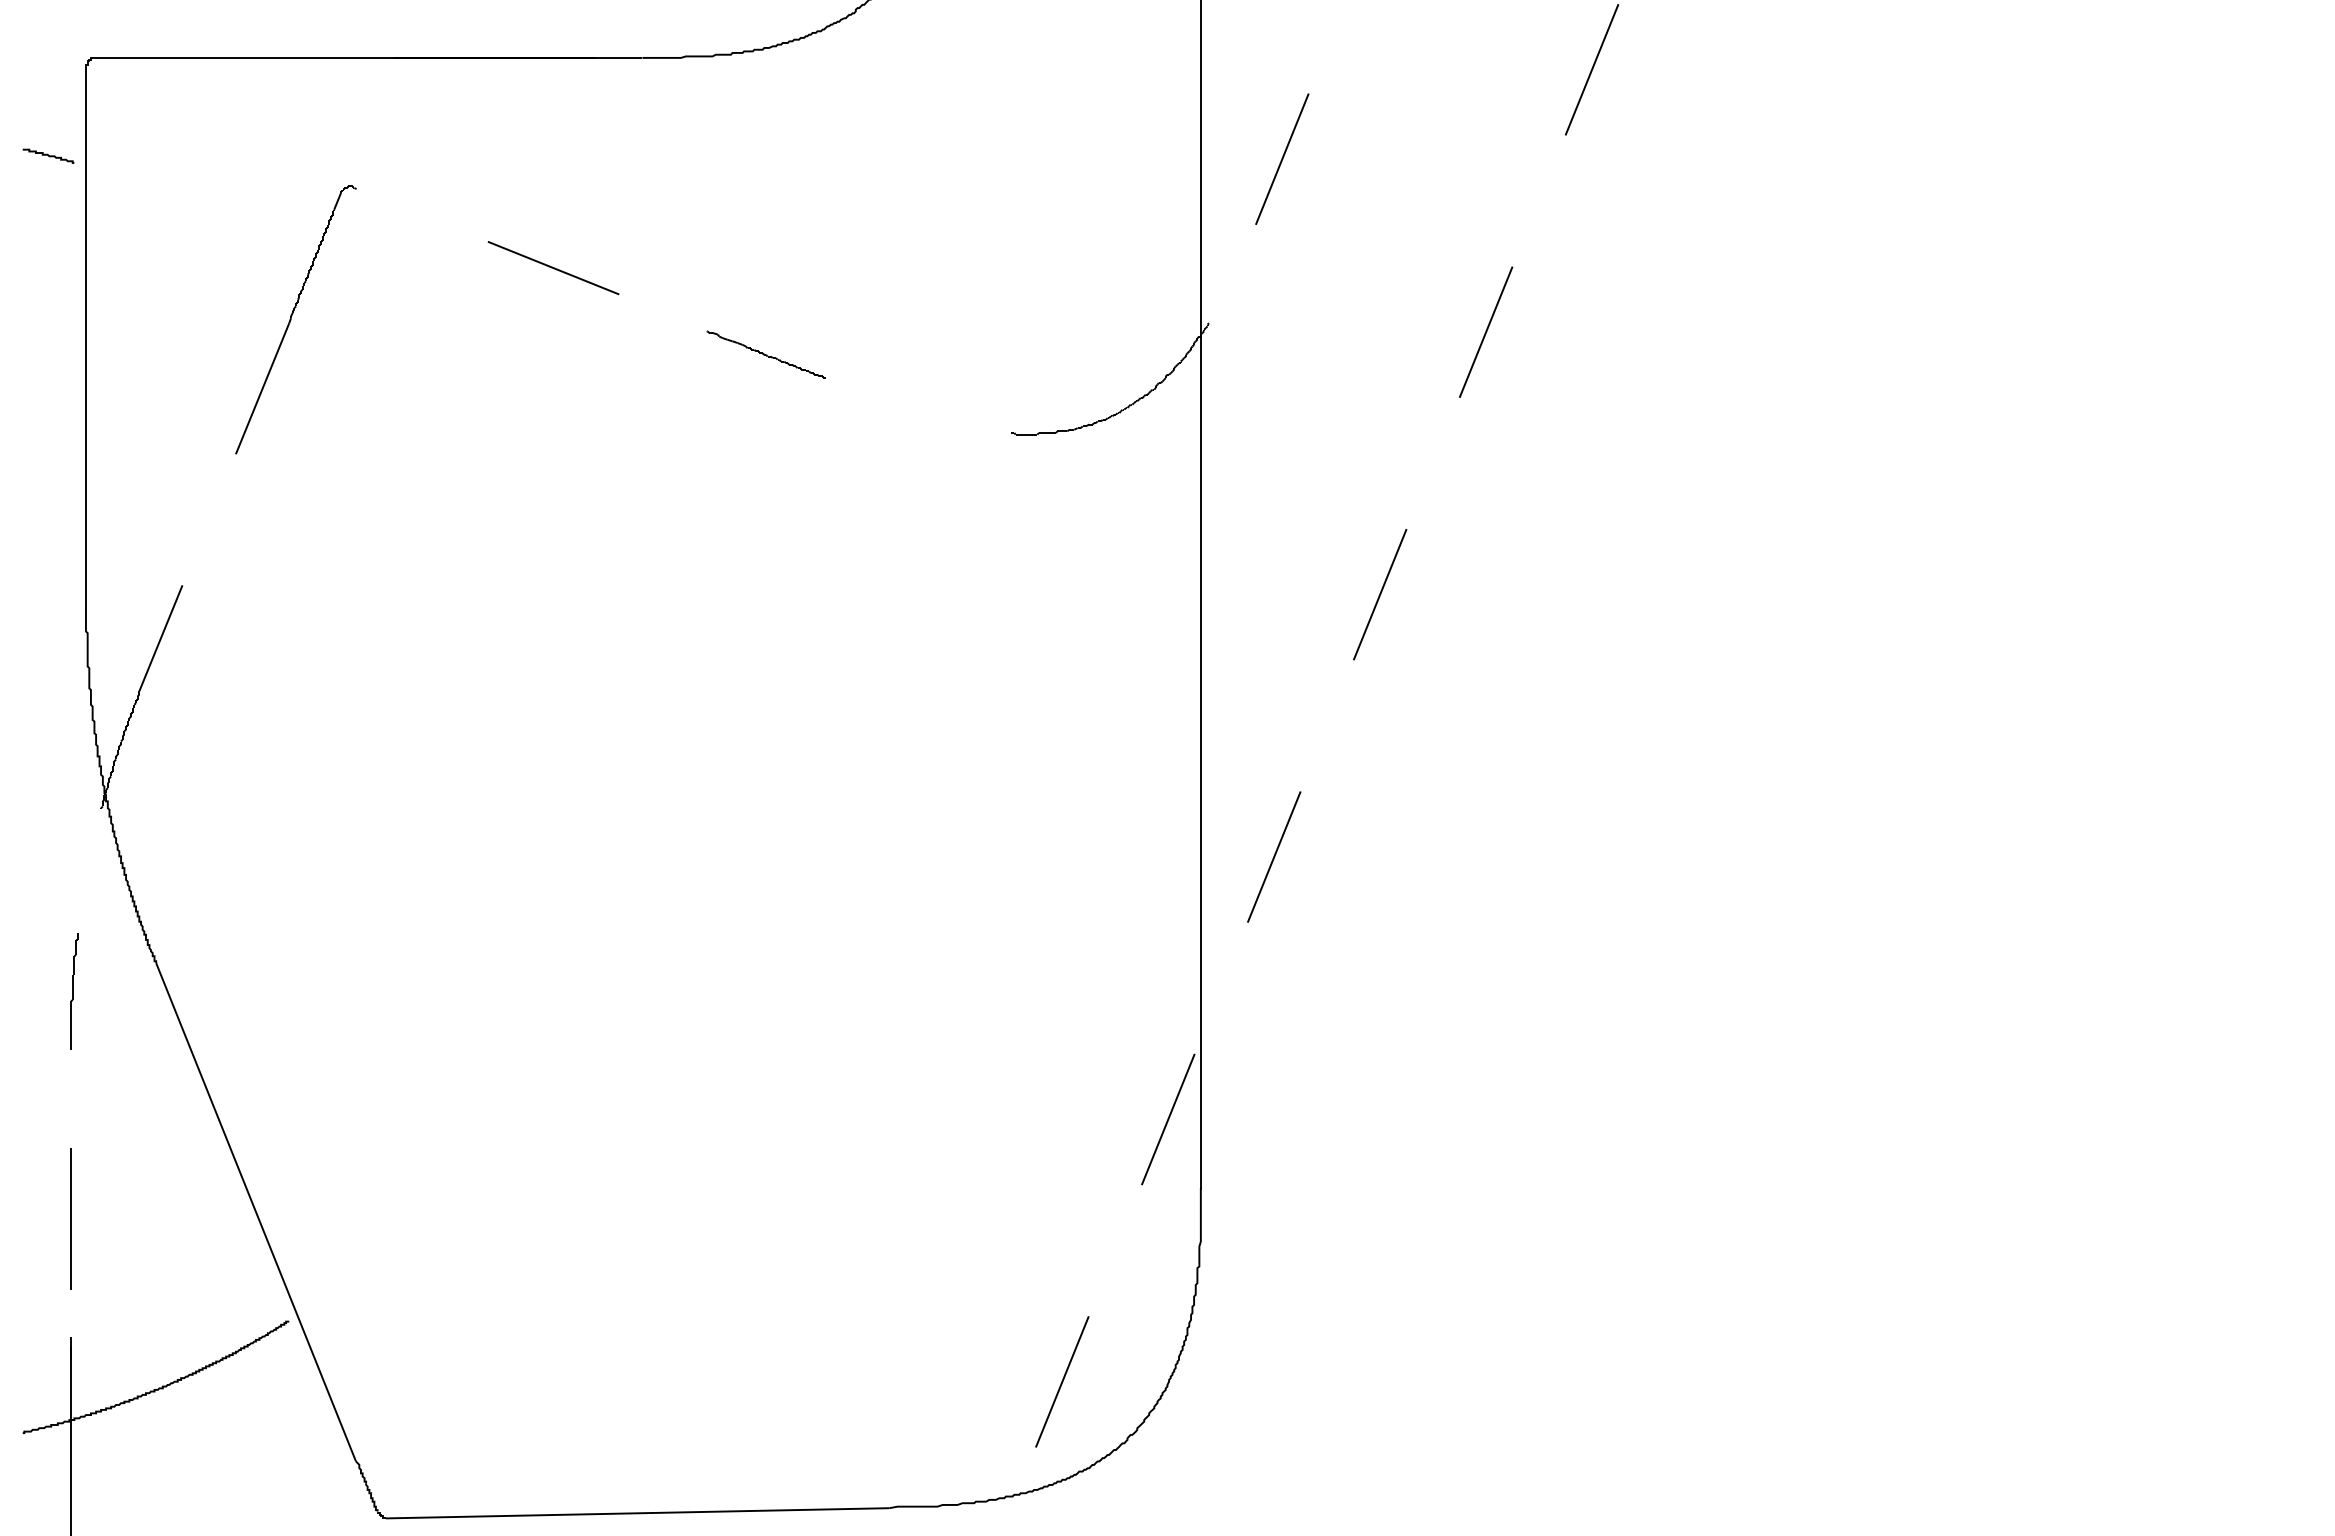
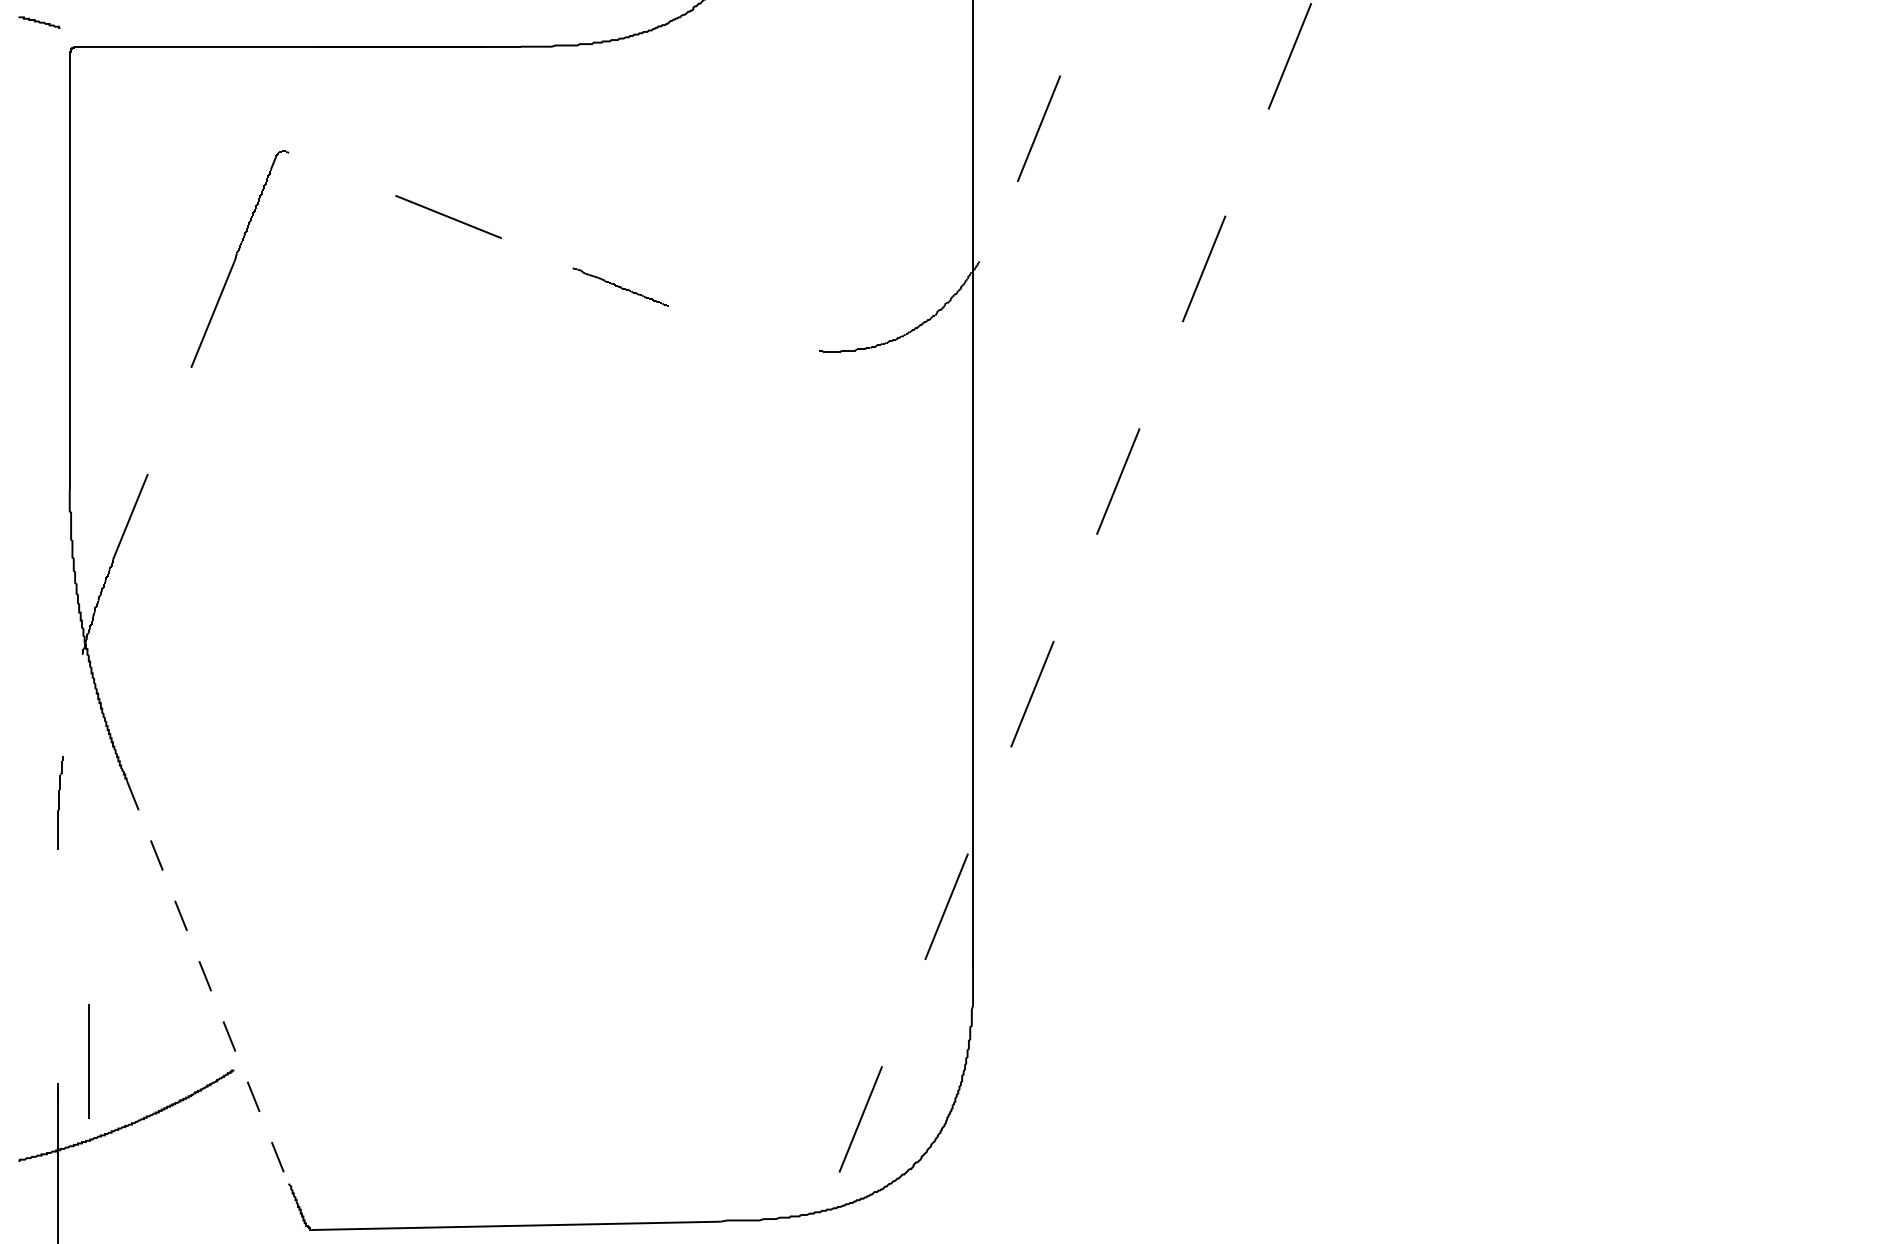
curve: (48, 155) -> (39, 22), moved
line: (256, 1212) -> (207, 982), solid -> dashed
line: (70, 1218) -> (88, 1060), moved

